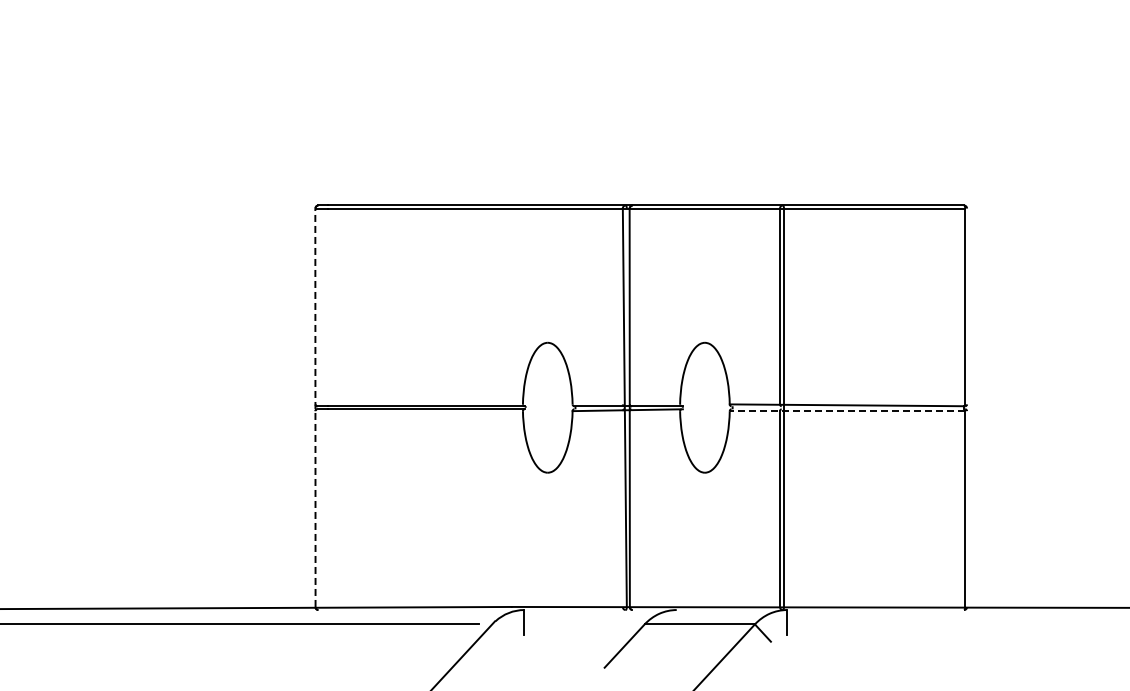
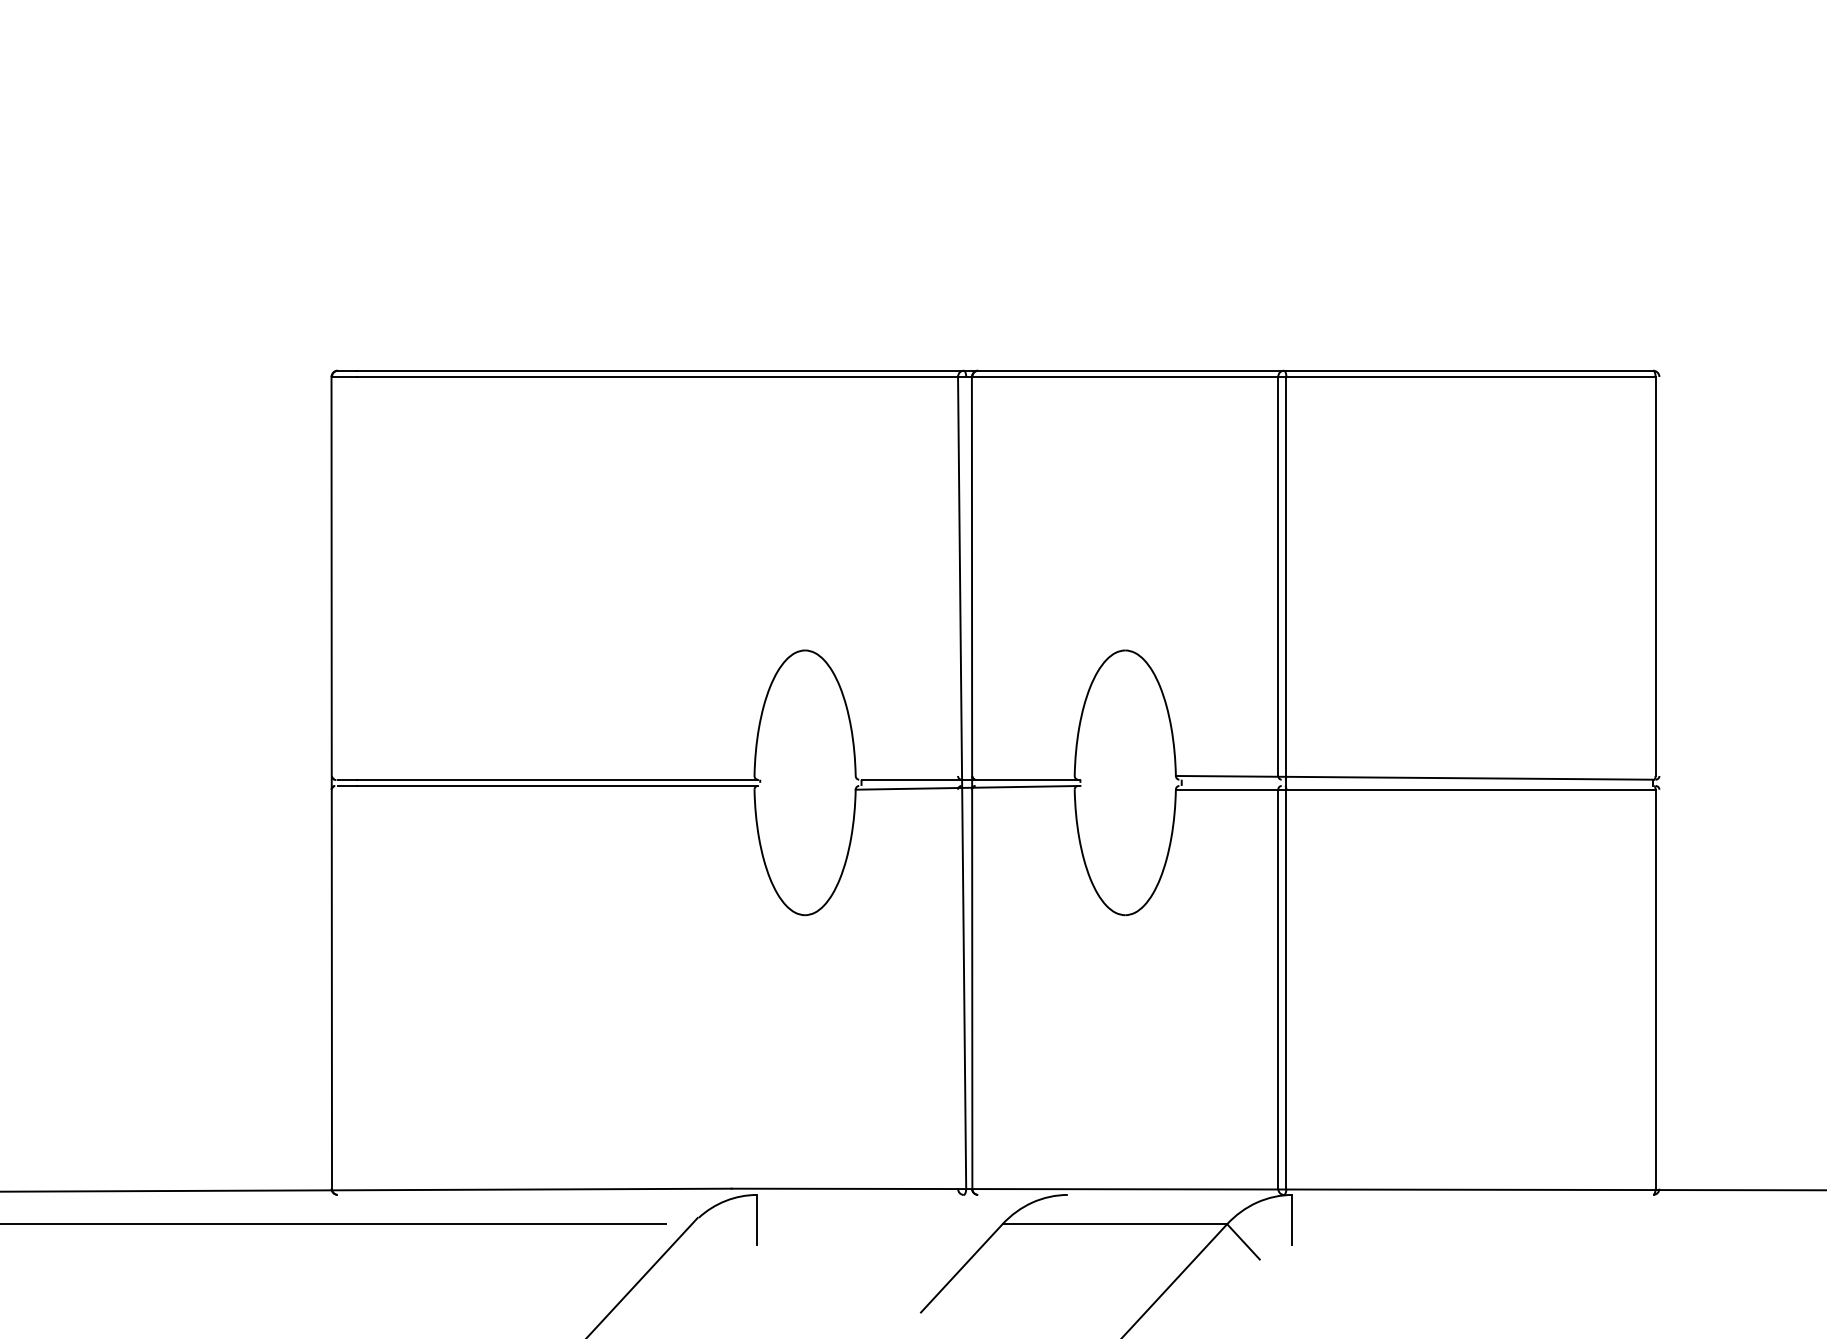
line: (315, 407) -> (331, 782), dashed -> solid
line: (847, 411) -> (1415, 790), dashed -> solid

